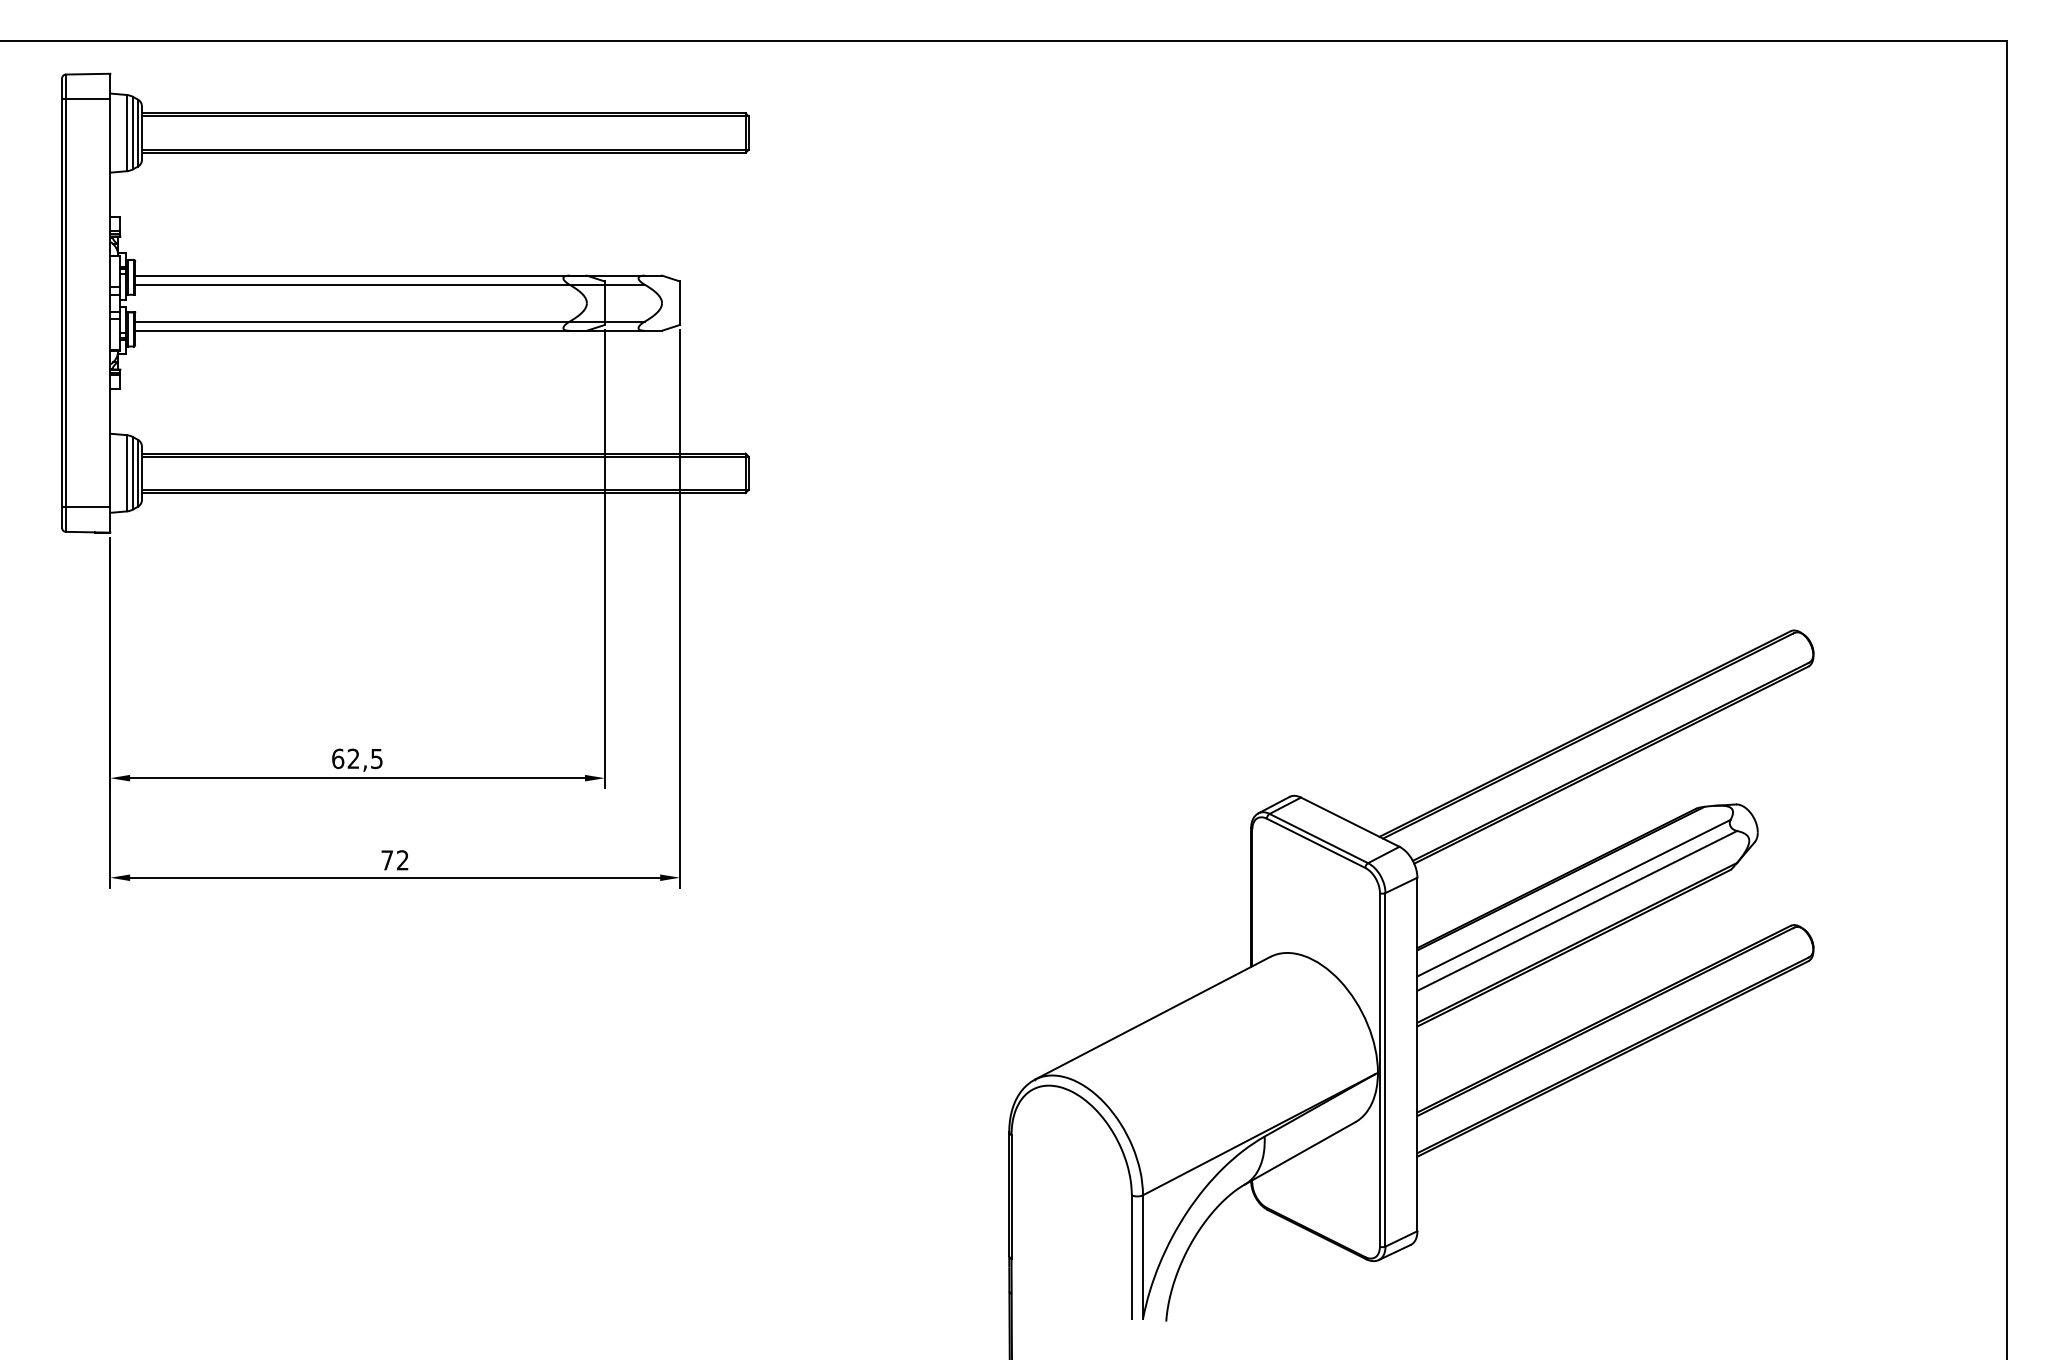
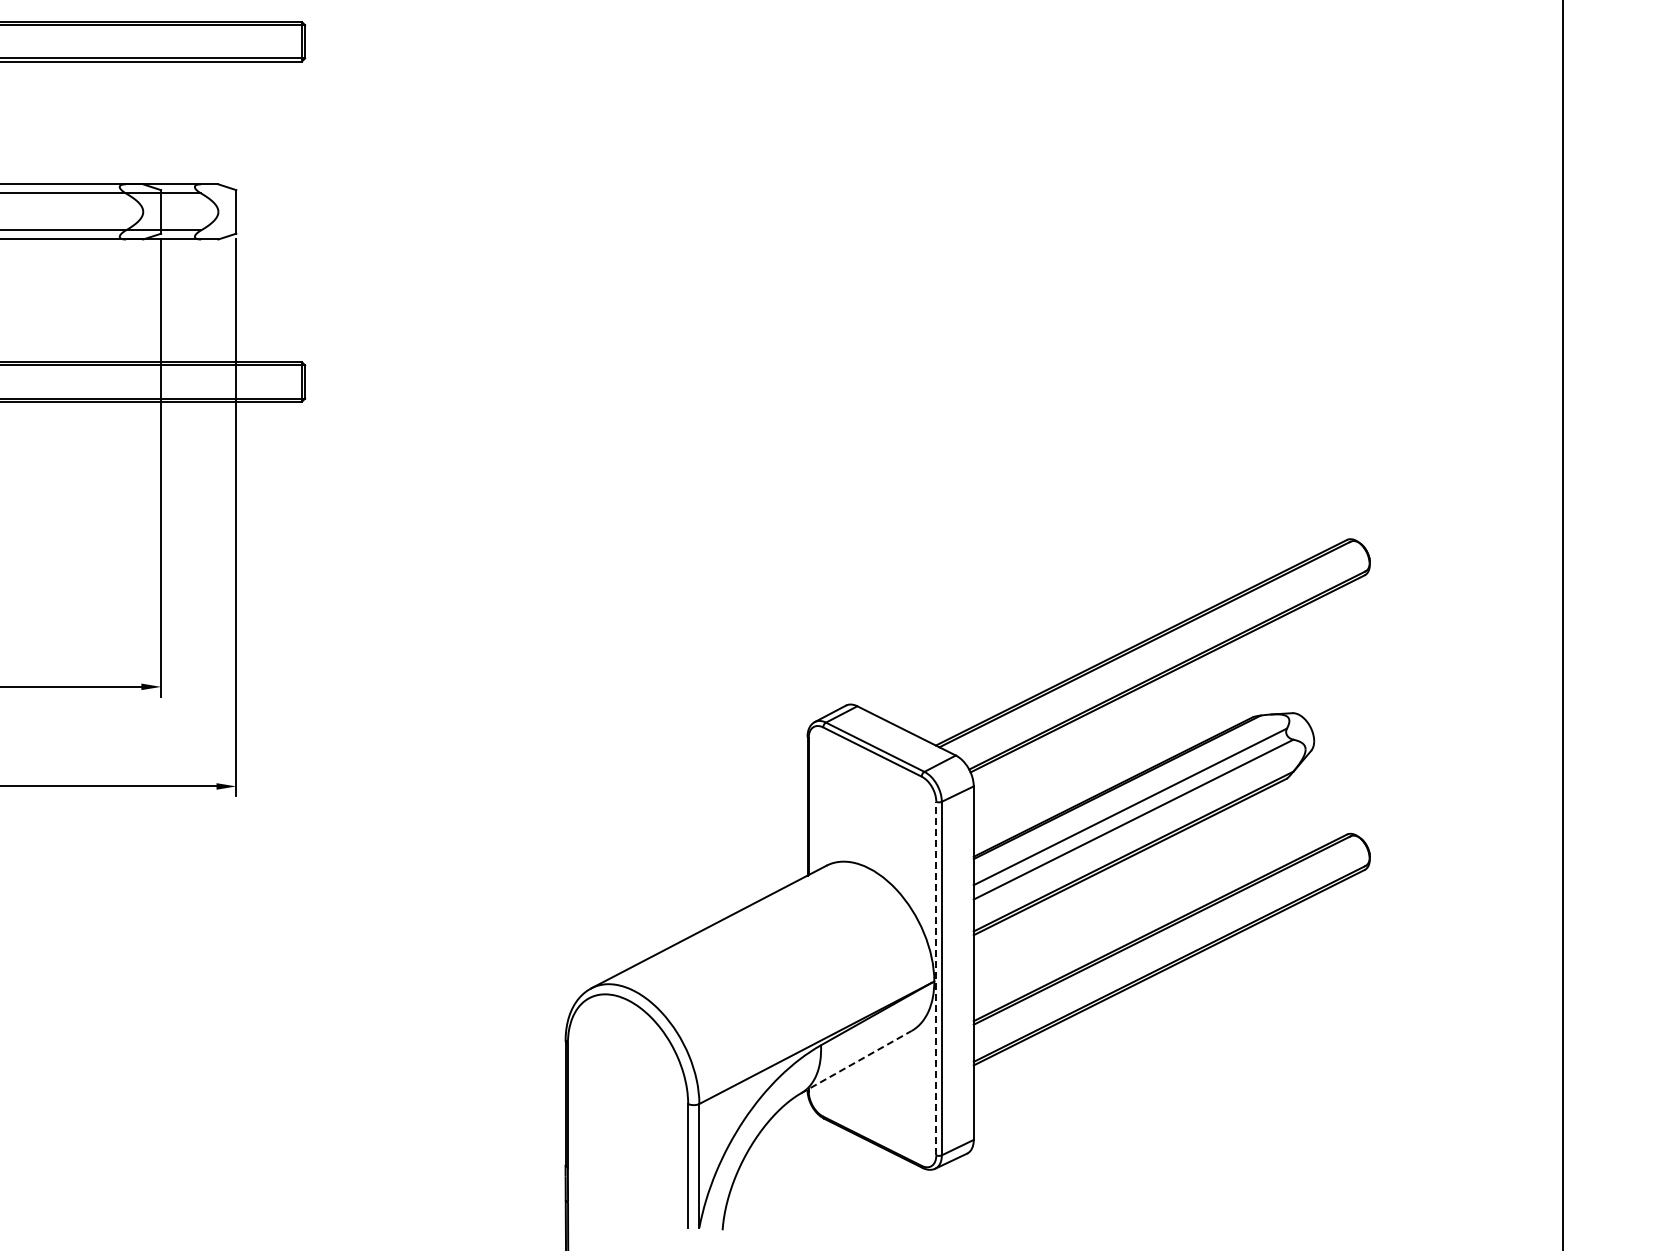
line: (1379, 1069) -> (935, 978), solid -> dashed
line: (1299, 1153) -> (855, 1062), solid -> dashed

